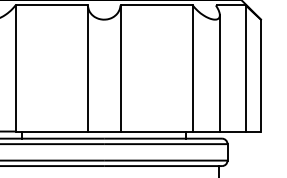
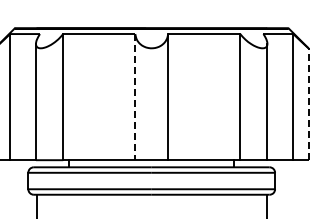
line: (87, 68) -> (135, 97), solid -> dashed
line: (260, 75) -> (308, 104), solid -> dashed

